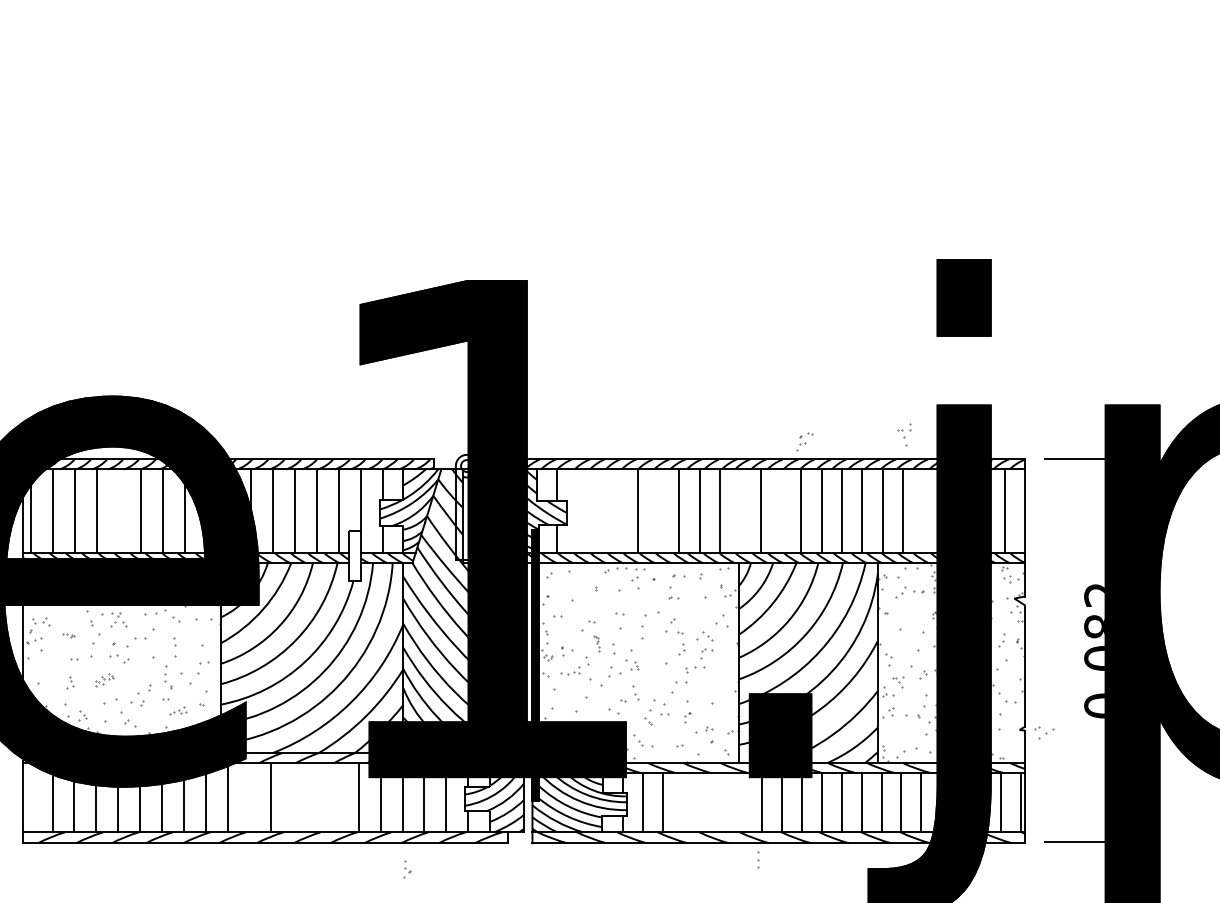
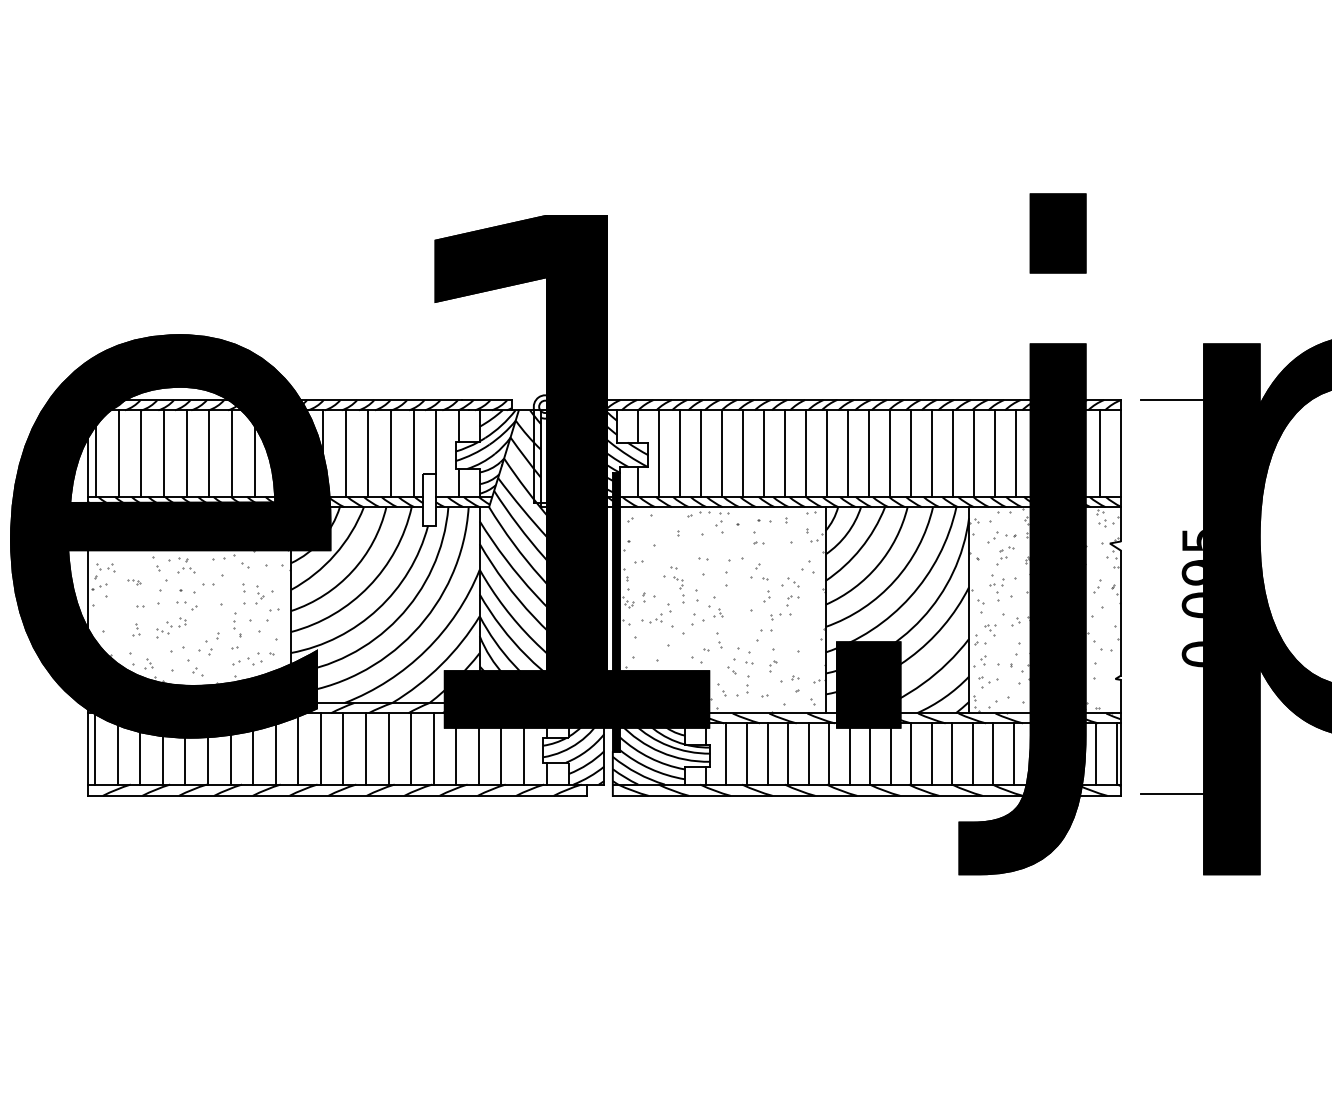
part: (904, 434) -> (996, 589), moved
part: (804, 441) -> (1005, 555), moved
line: (119, 511) -> (186, 453), added
line: (577, 511) -> (659, 453), added
line: (598, 511) -> (680, 453), added
line: (618, 511) -> (701, 453), added
line: (659, 511) -> (743, 453), added
line: (740, 511) -> (827, 453), added
line: (781, 511) -> (869, 453), added
line: (922, 511) -> (1015, 453), added
text: (1093, 612) -> (1191, 557), 0.082 -> 0.095
part: (596, 643) -> (678, 589), size x1.67
part: (104, 679) -> (171, 627), size x1.67
part: (178, 710) -> (247, 658), size x1.67
part: (1045, 733) -> (988, 682), moved
line: (29, 797) -> (94, 748), added
line: (249, 797) -> (320, 748), added
line: (293, 797) -> (366, 748), added
line: (314, 797) -> (388, 748), added
line: (337, 797) -> (411, 748), added
line: (682, 802) -> (767, 753), added
line: (702, 802) -> (788, 753), added
line: (722, 802) -> (808, 753), added
line: (742, 802) -> (829, 753), added
part: (758, 860) -> (747, 684), moved
part: (407, 869) -> (259, 594), moved

